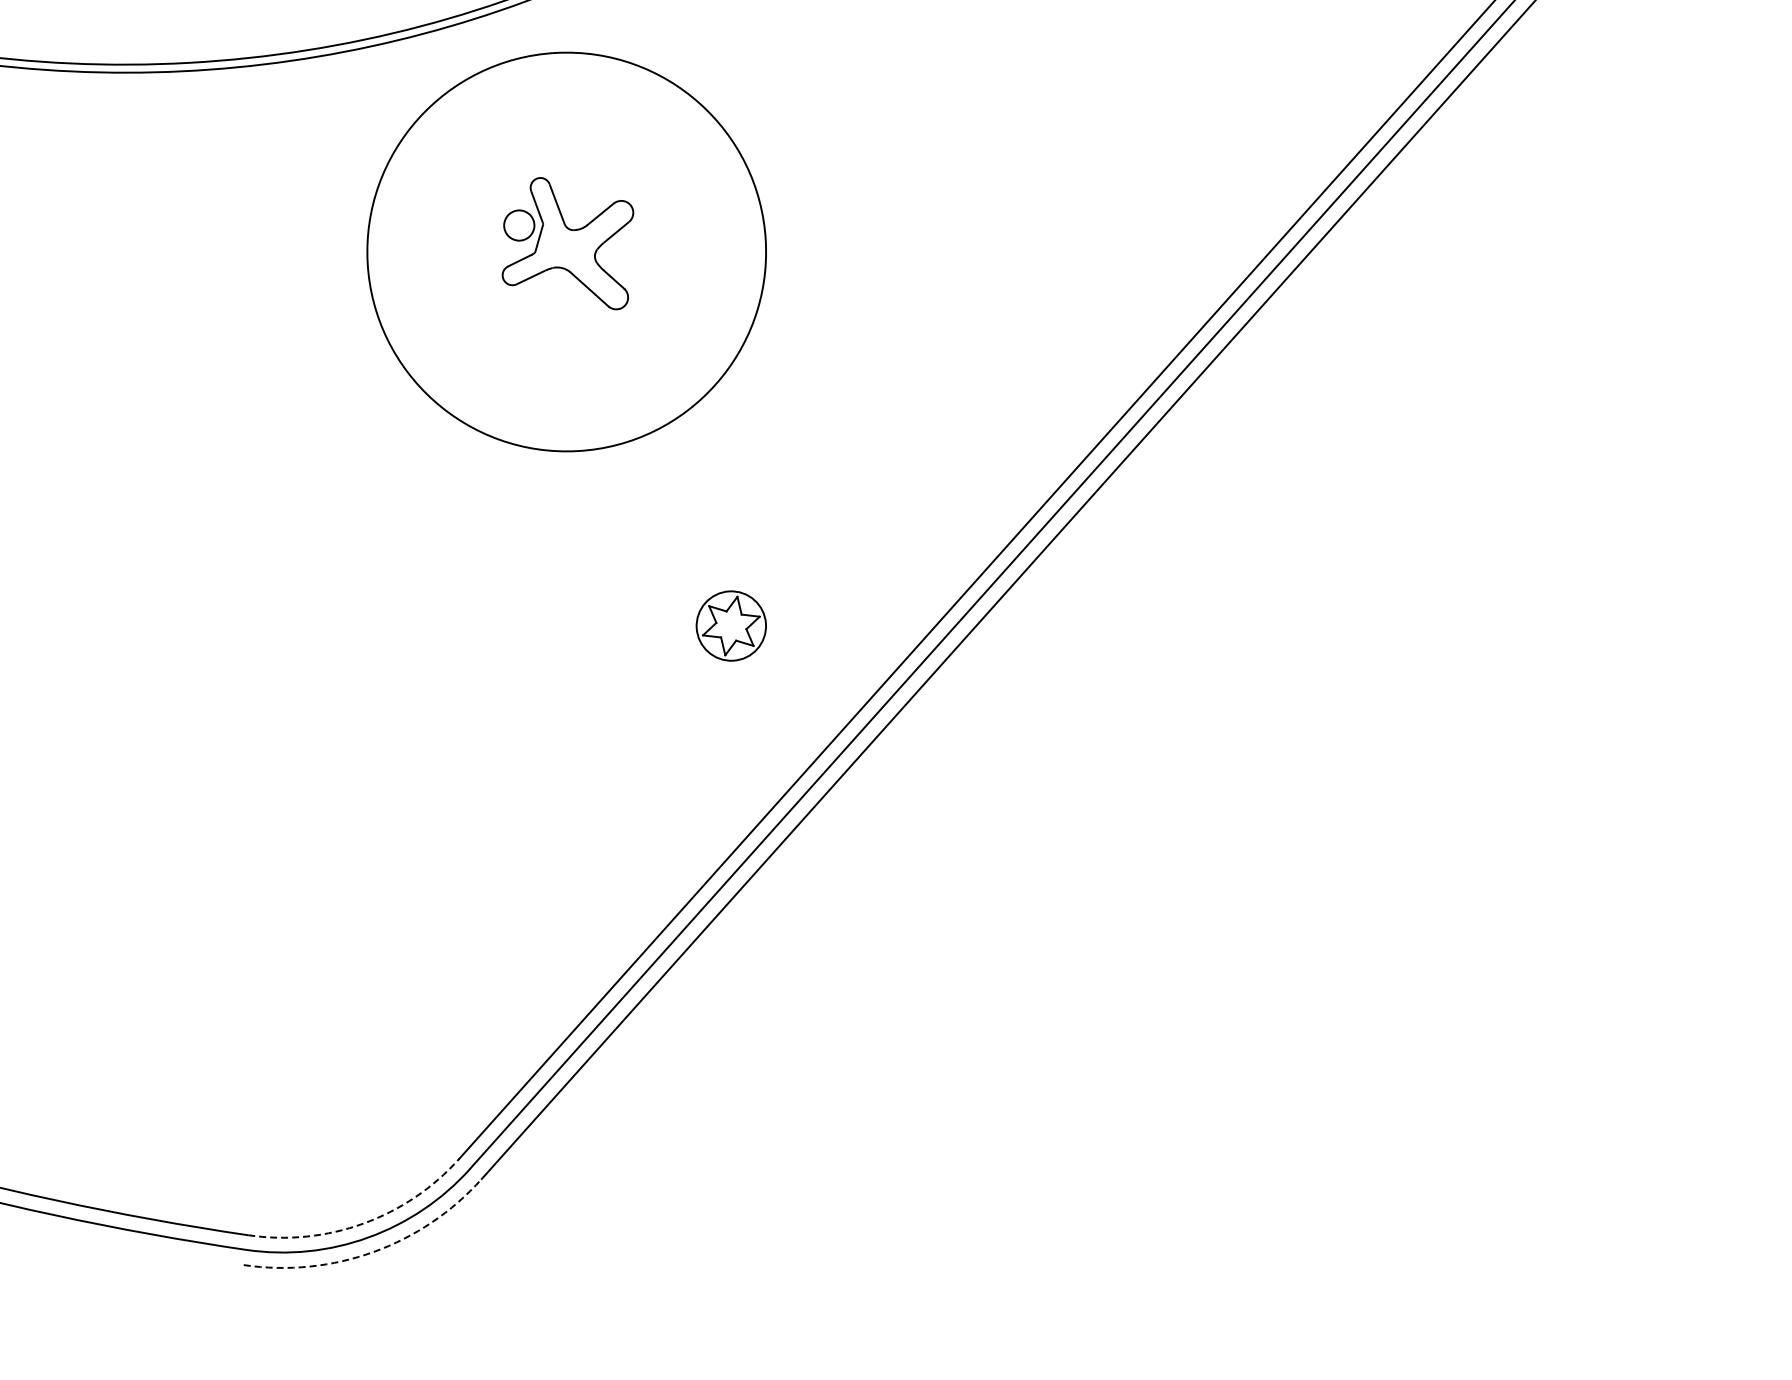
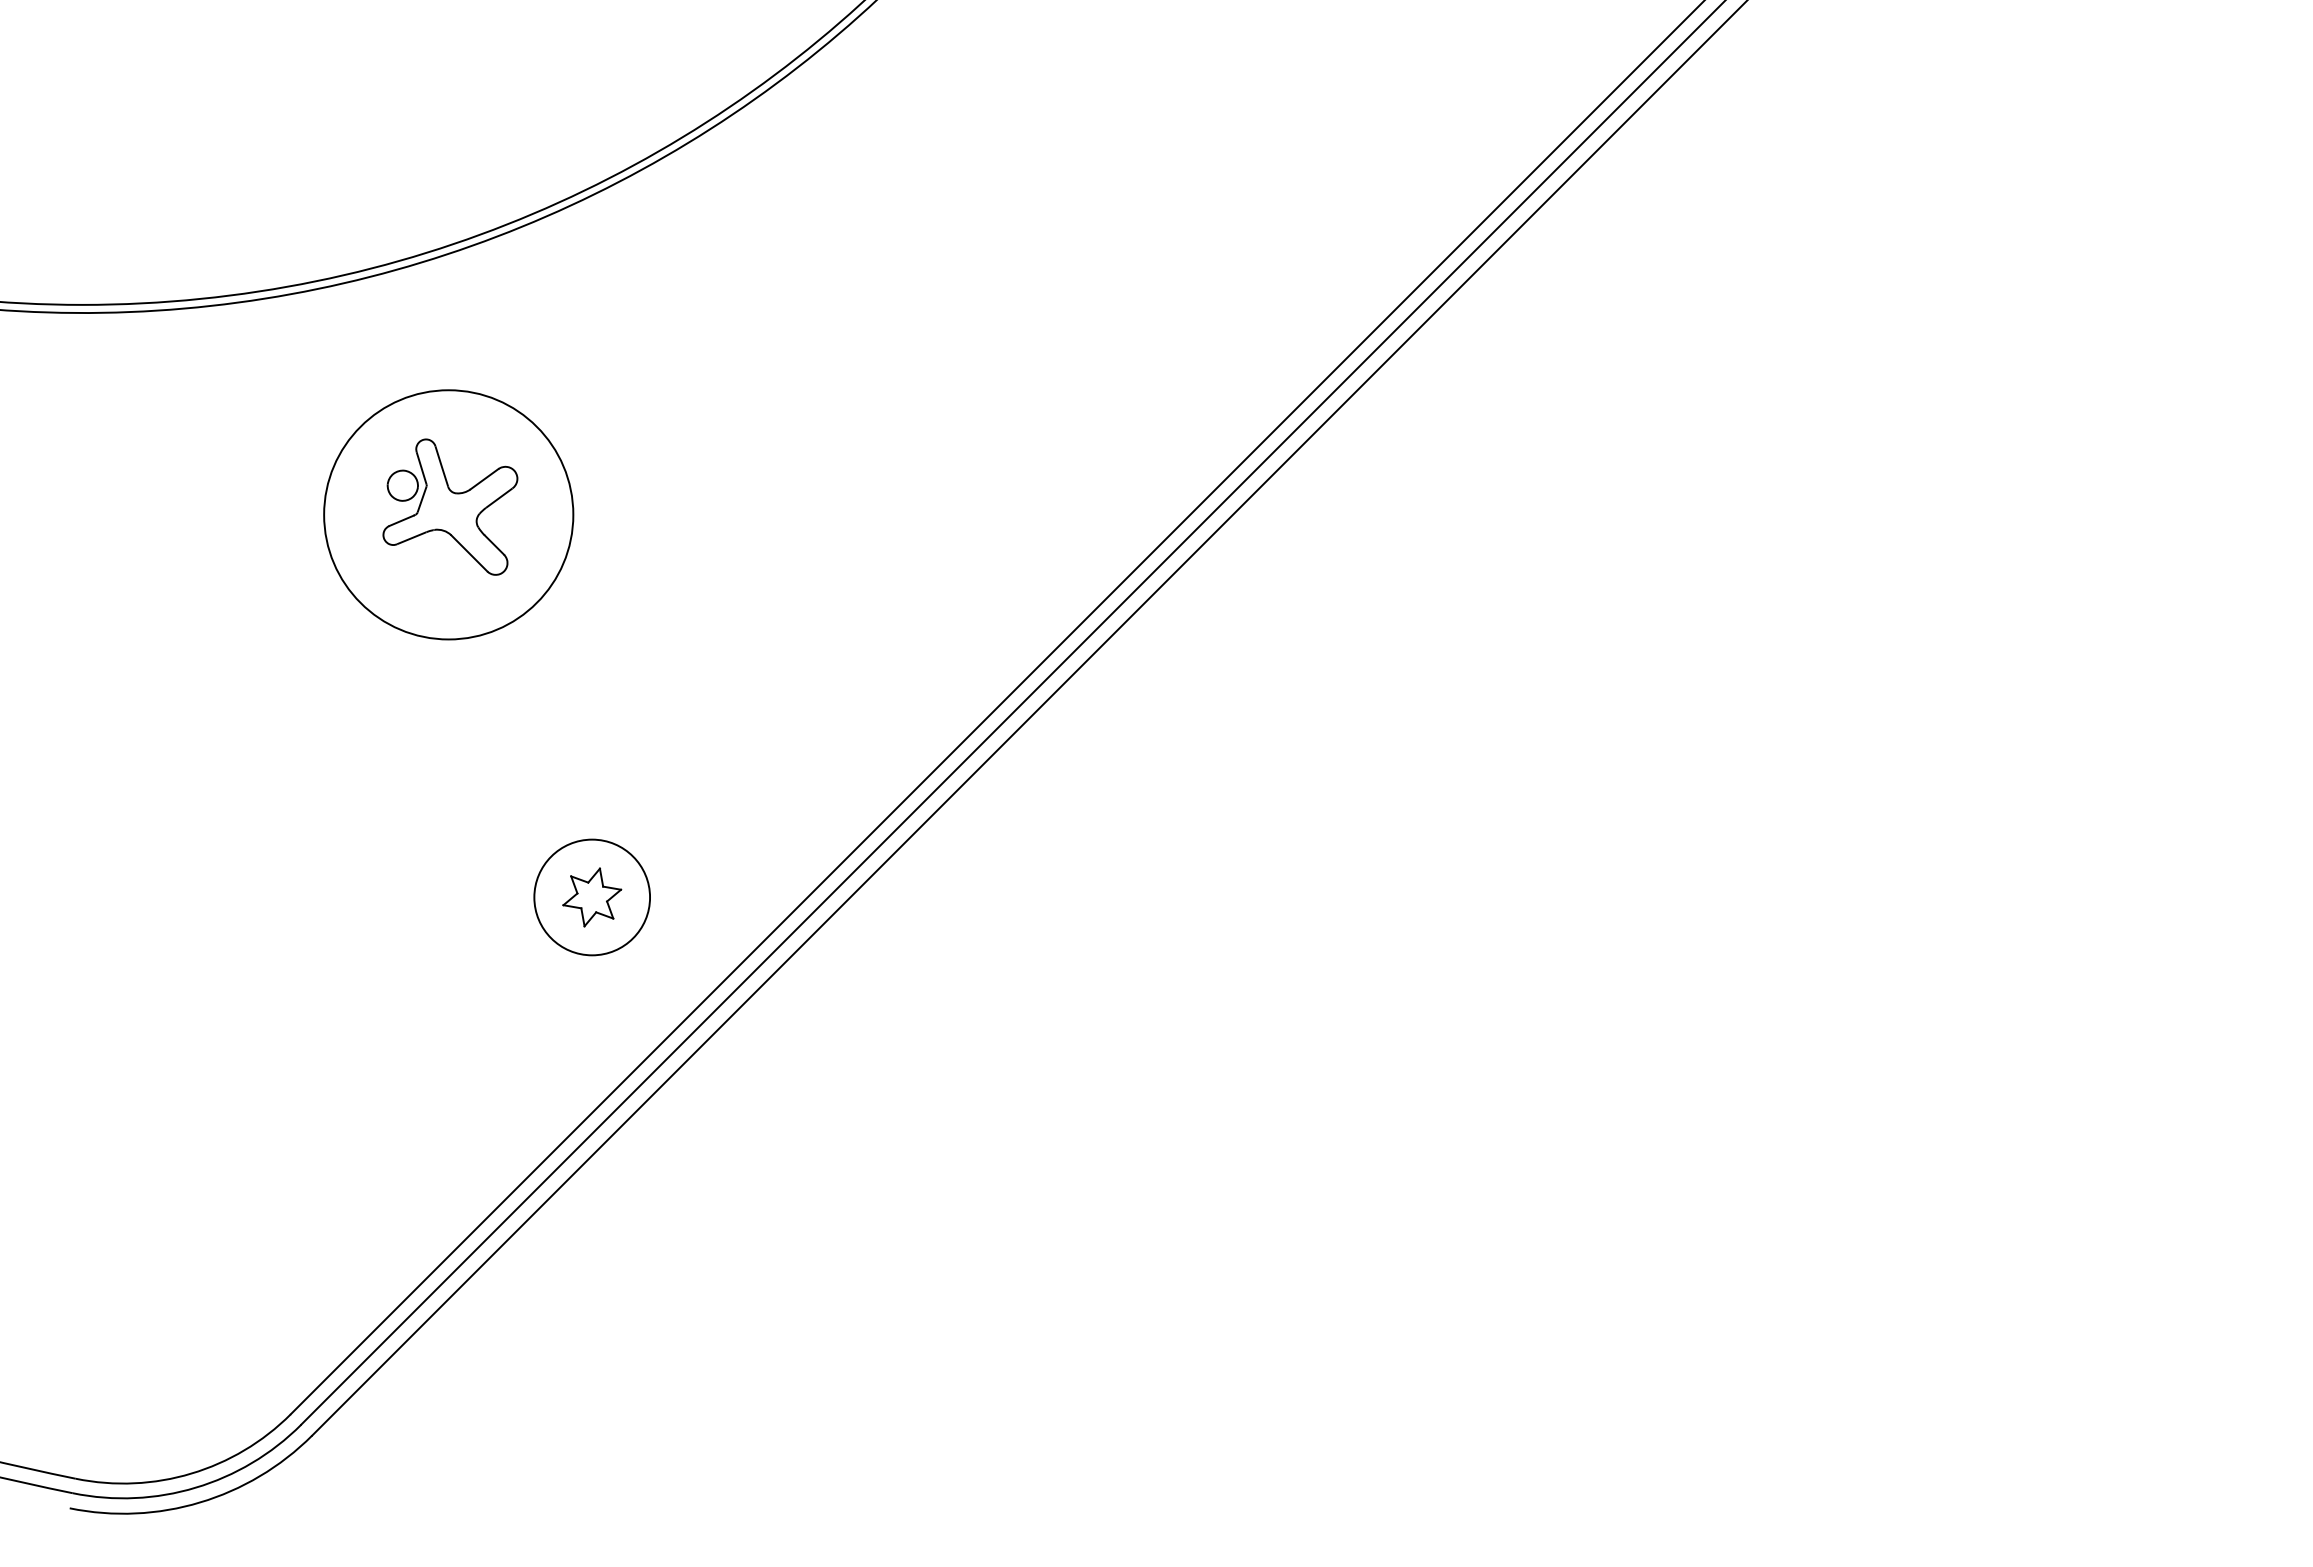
circle: (566, 251) -> (448, 514), size x0.62
circle: (731, 626) -> (592, 897), size x1.67
arc: (363, 1223) -> (191, 1473), dashed -> solid
arc: (374, 1251) -> (200, 1502), dashed -> solid

